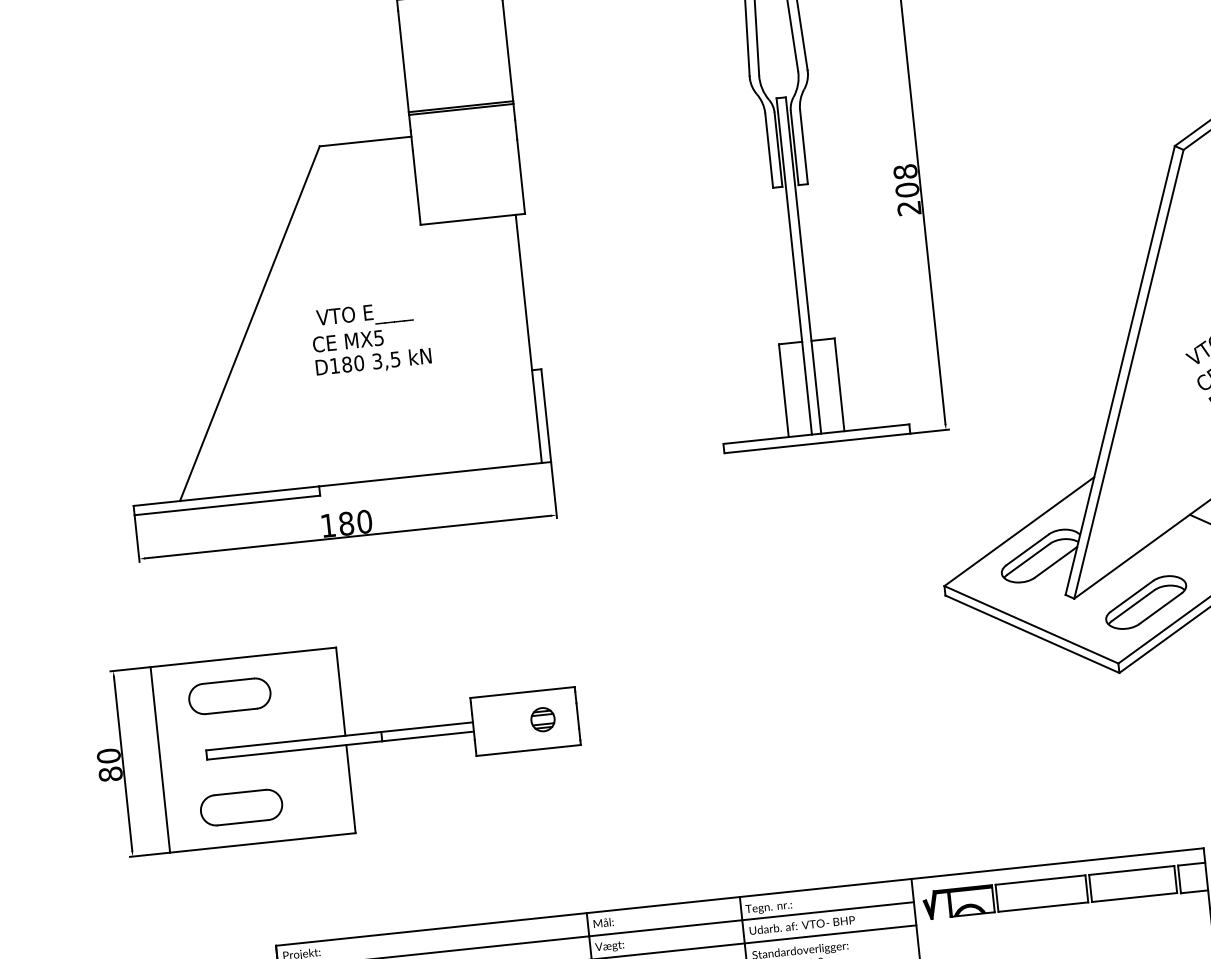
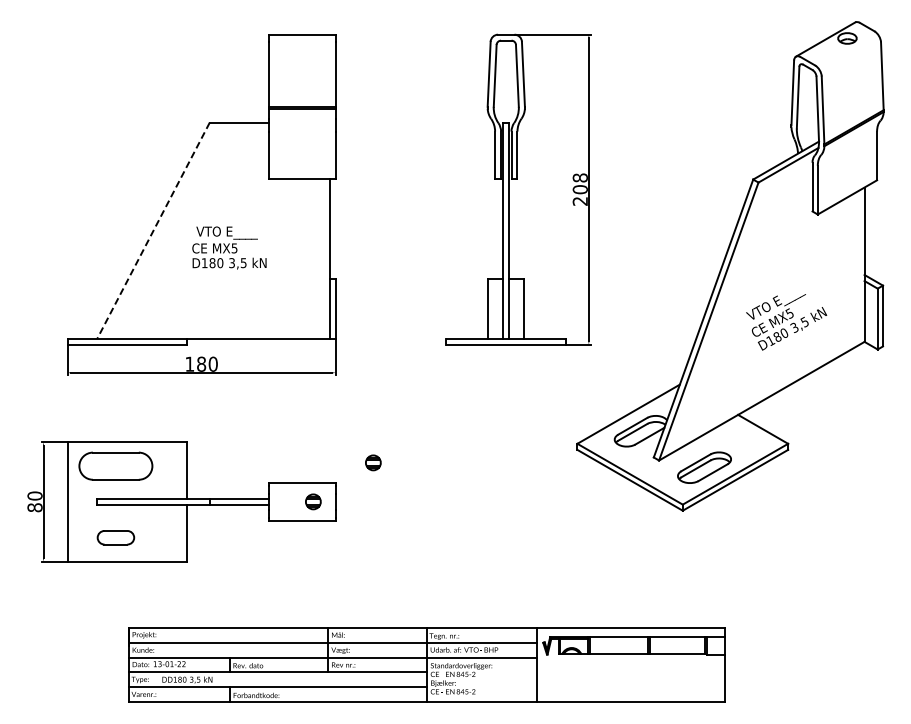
line: (249, 323) -> (153, 230), solid -> dashed
part: (630, 648) -> (373, 462), added
part: (229, 695) -> (115, 465), size x1.4
part: (240, 807) -> (115, 537), size x0.7

